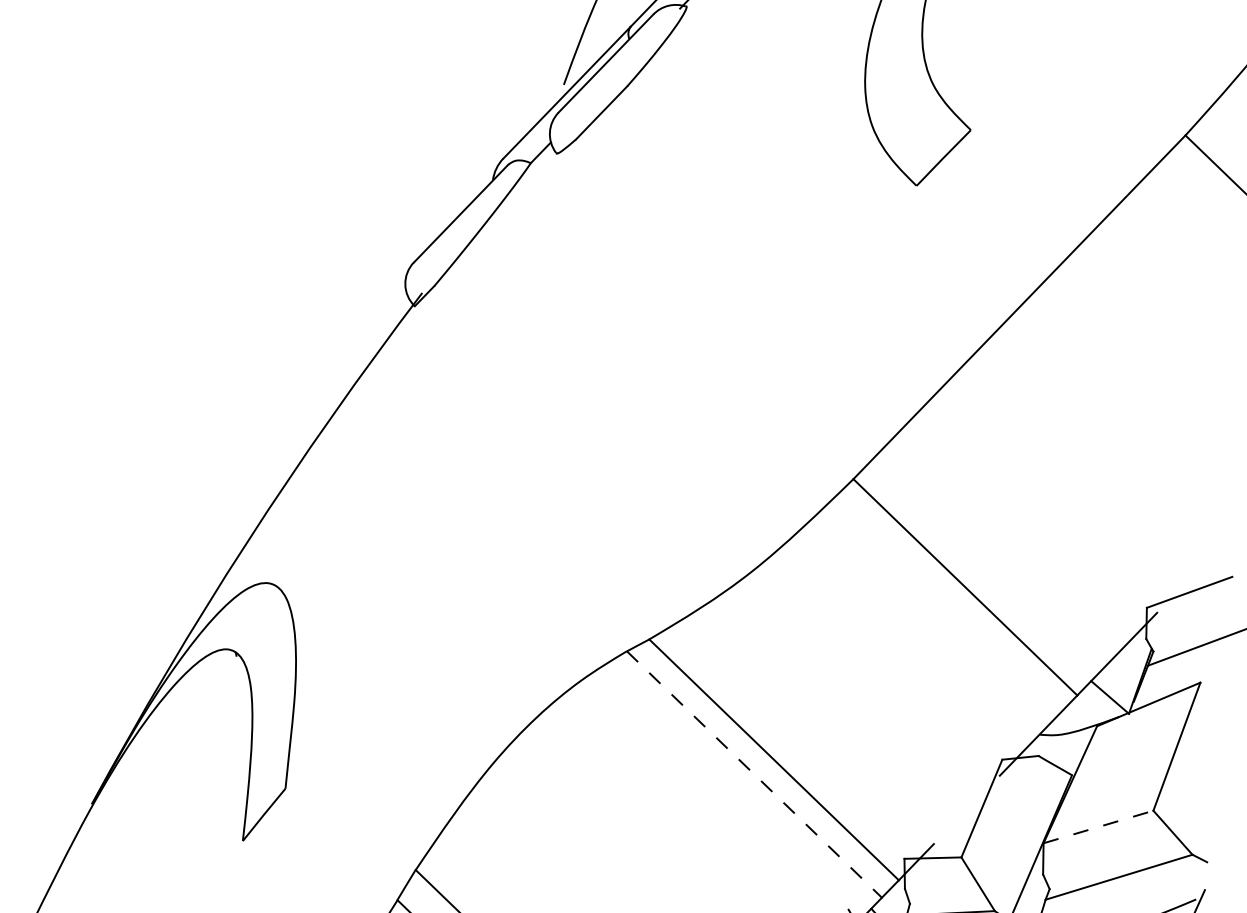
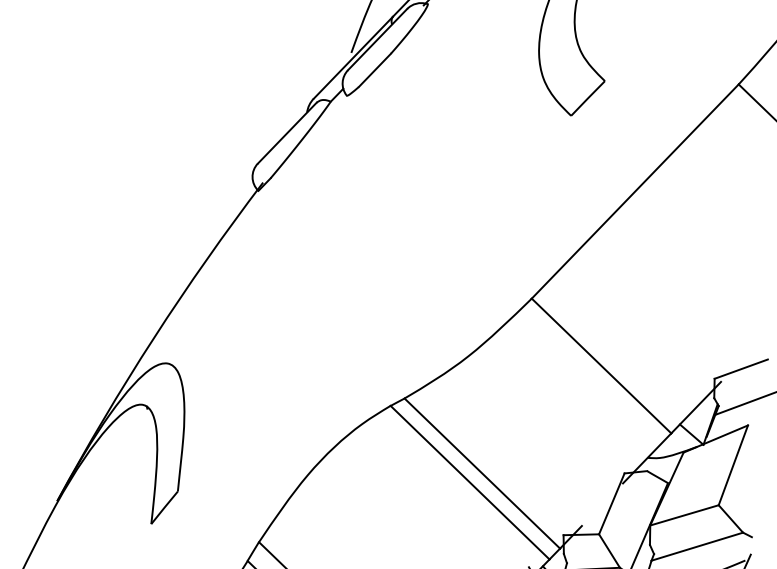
line: (755, 774) -> (470, 482), dashed -> solid
line: (1098, 827) -> (684, 515), dashed -> solid

